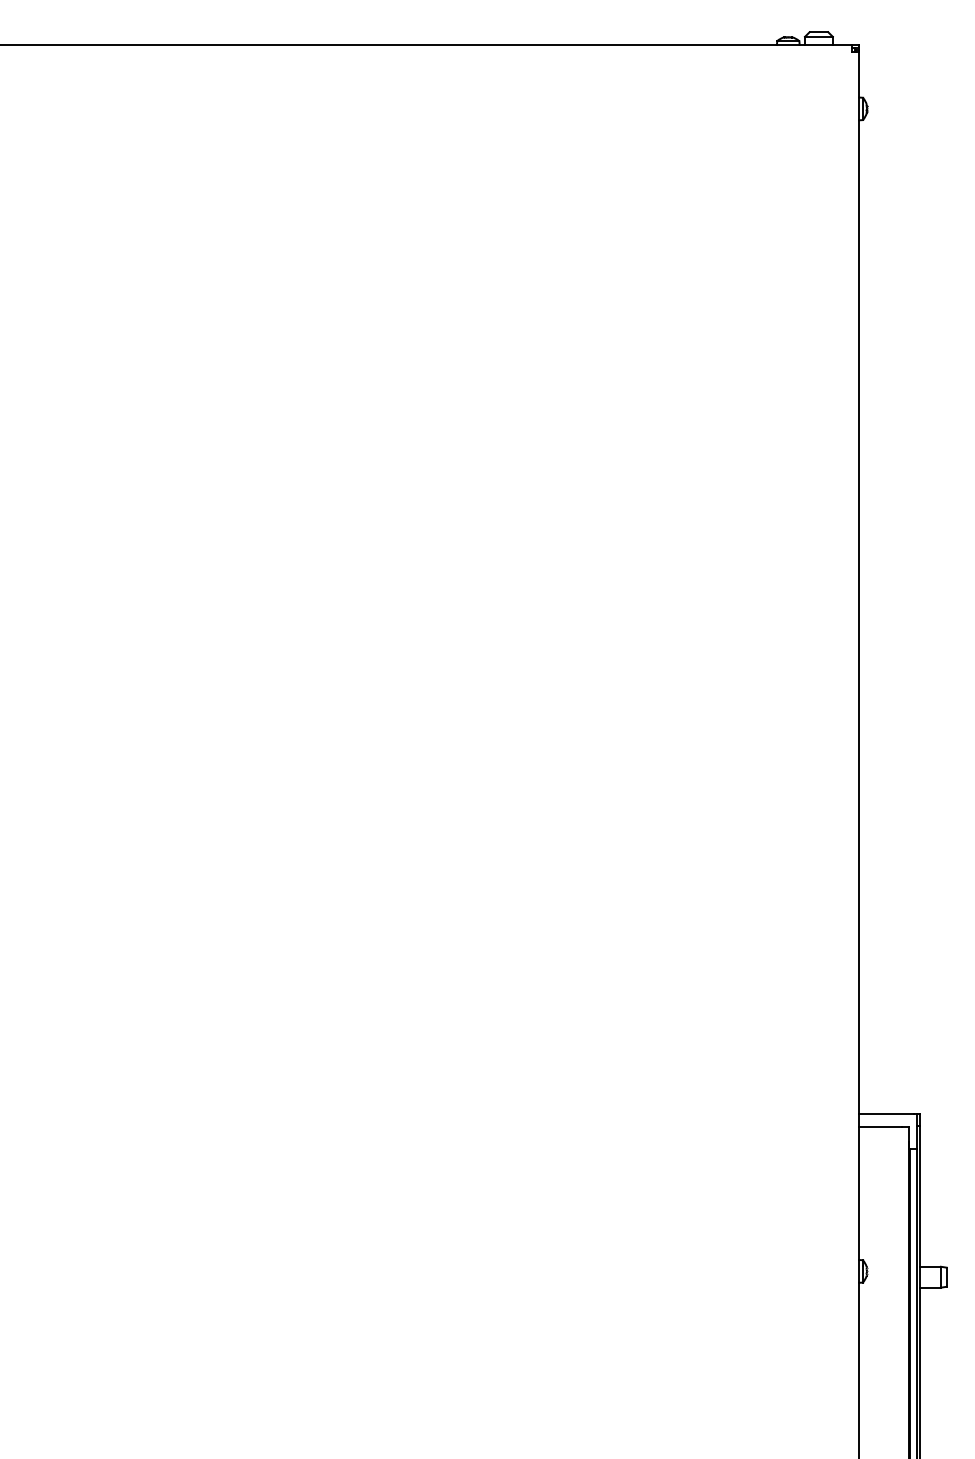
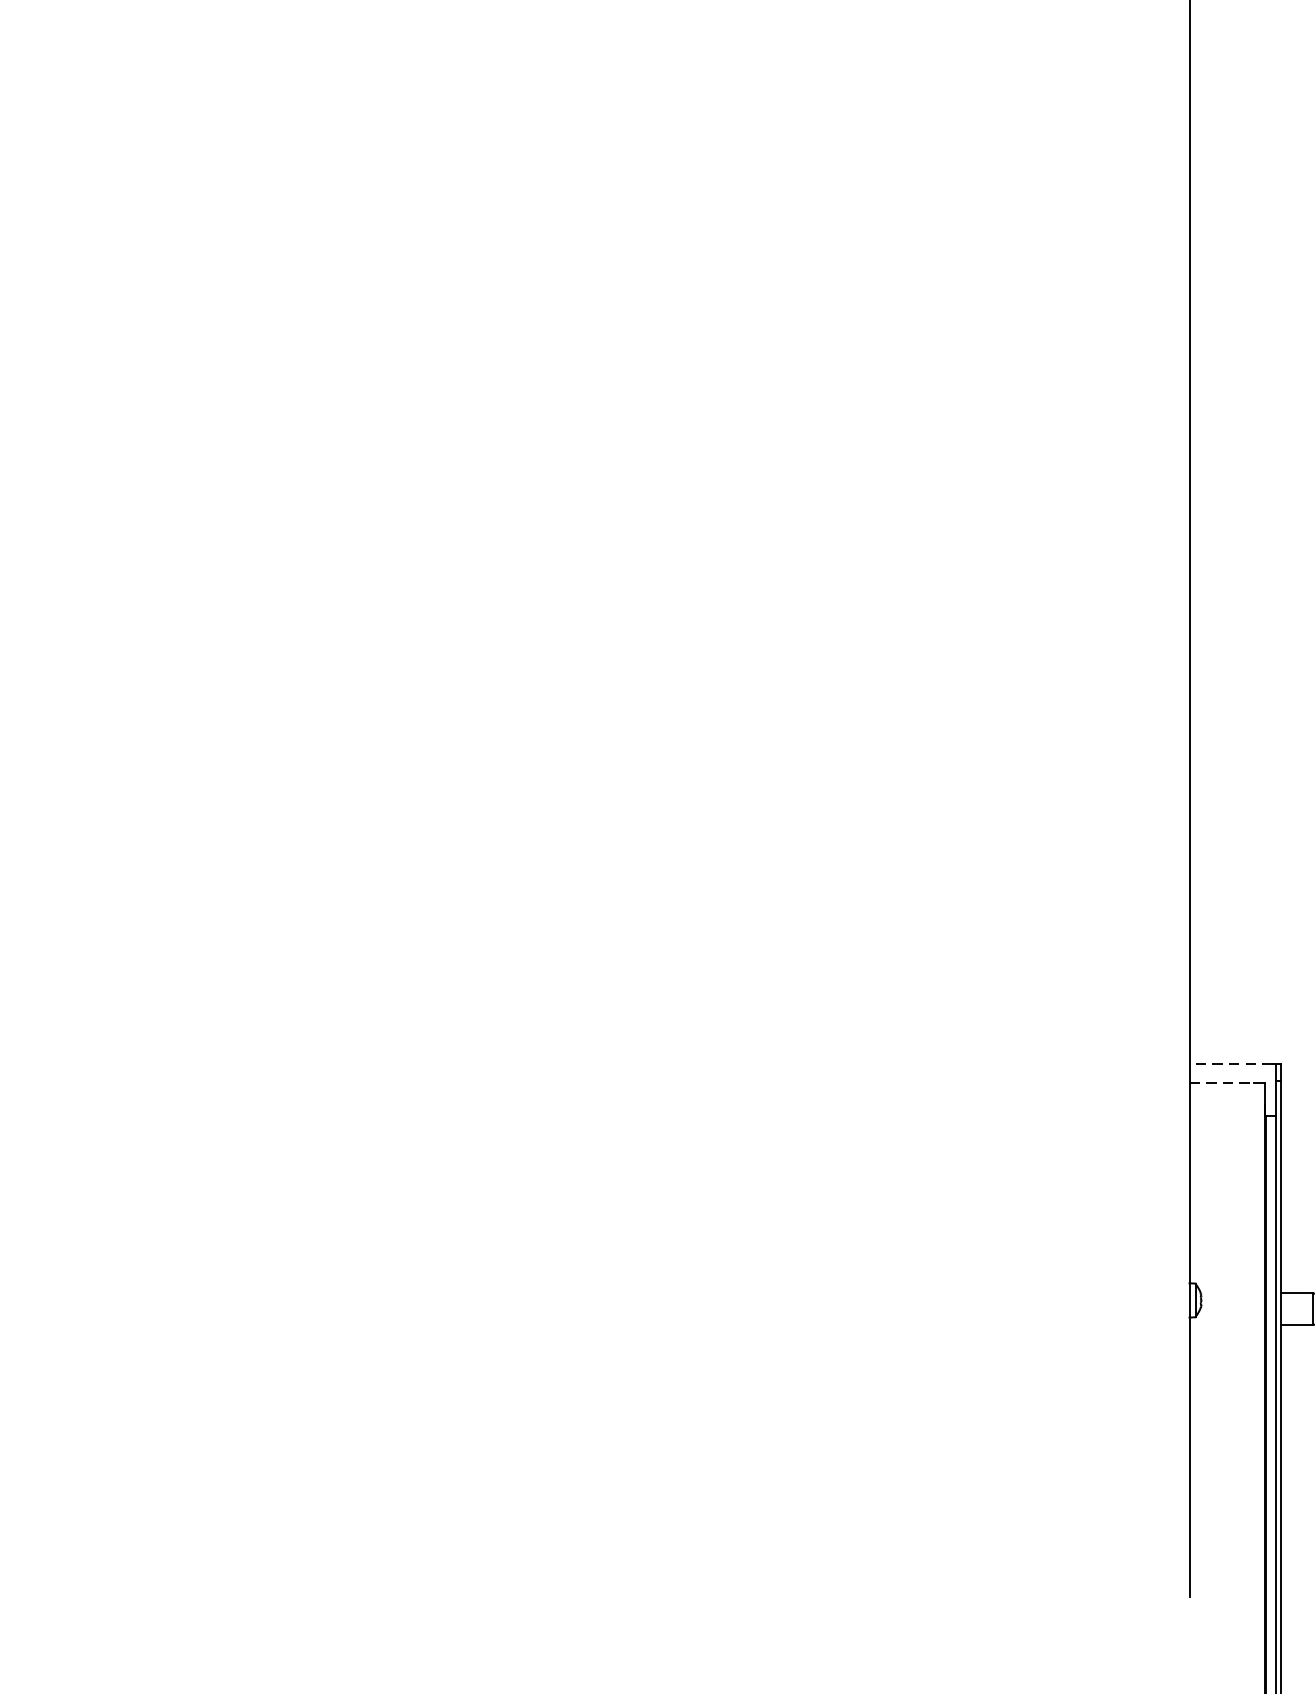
line: (886, 1114) -> (1230, 1063), solid -> dashed
line: (881, 1127) -> (1223, 1083), solid -> dashed

